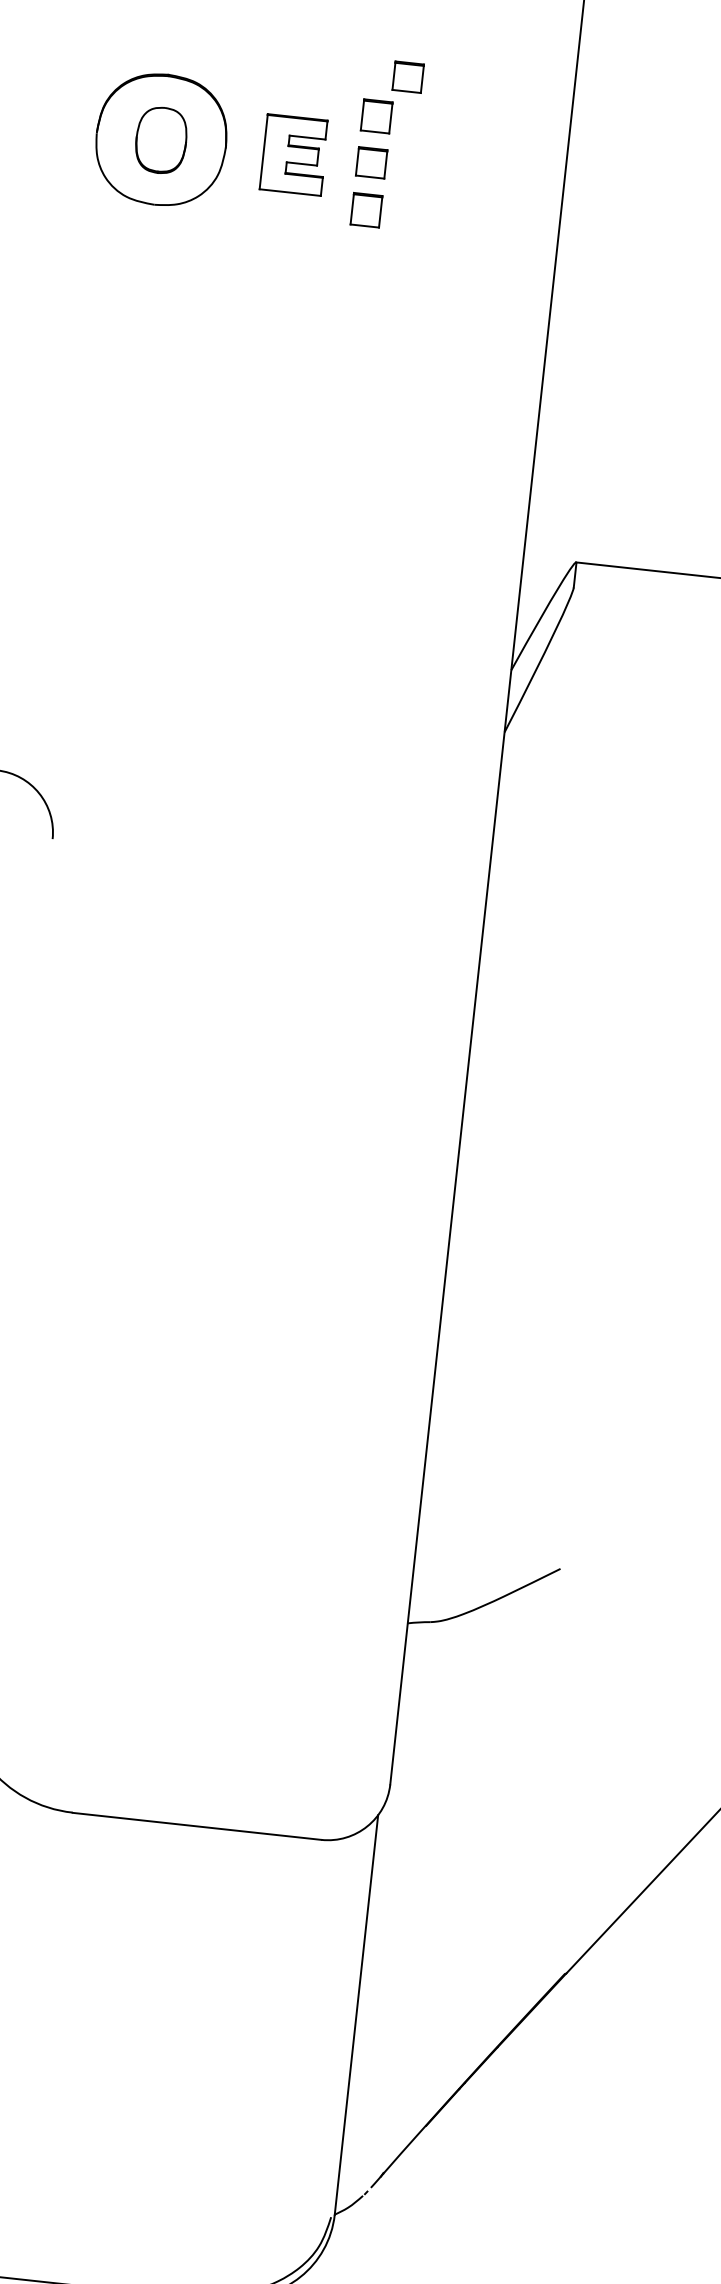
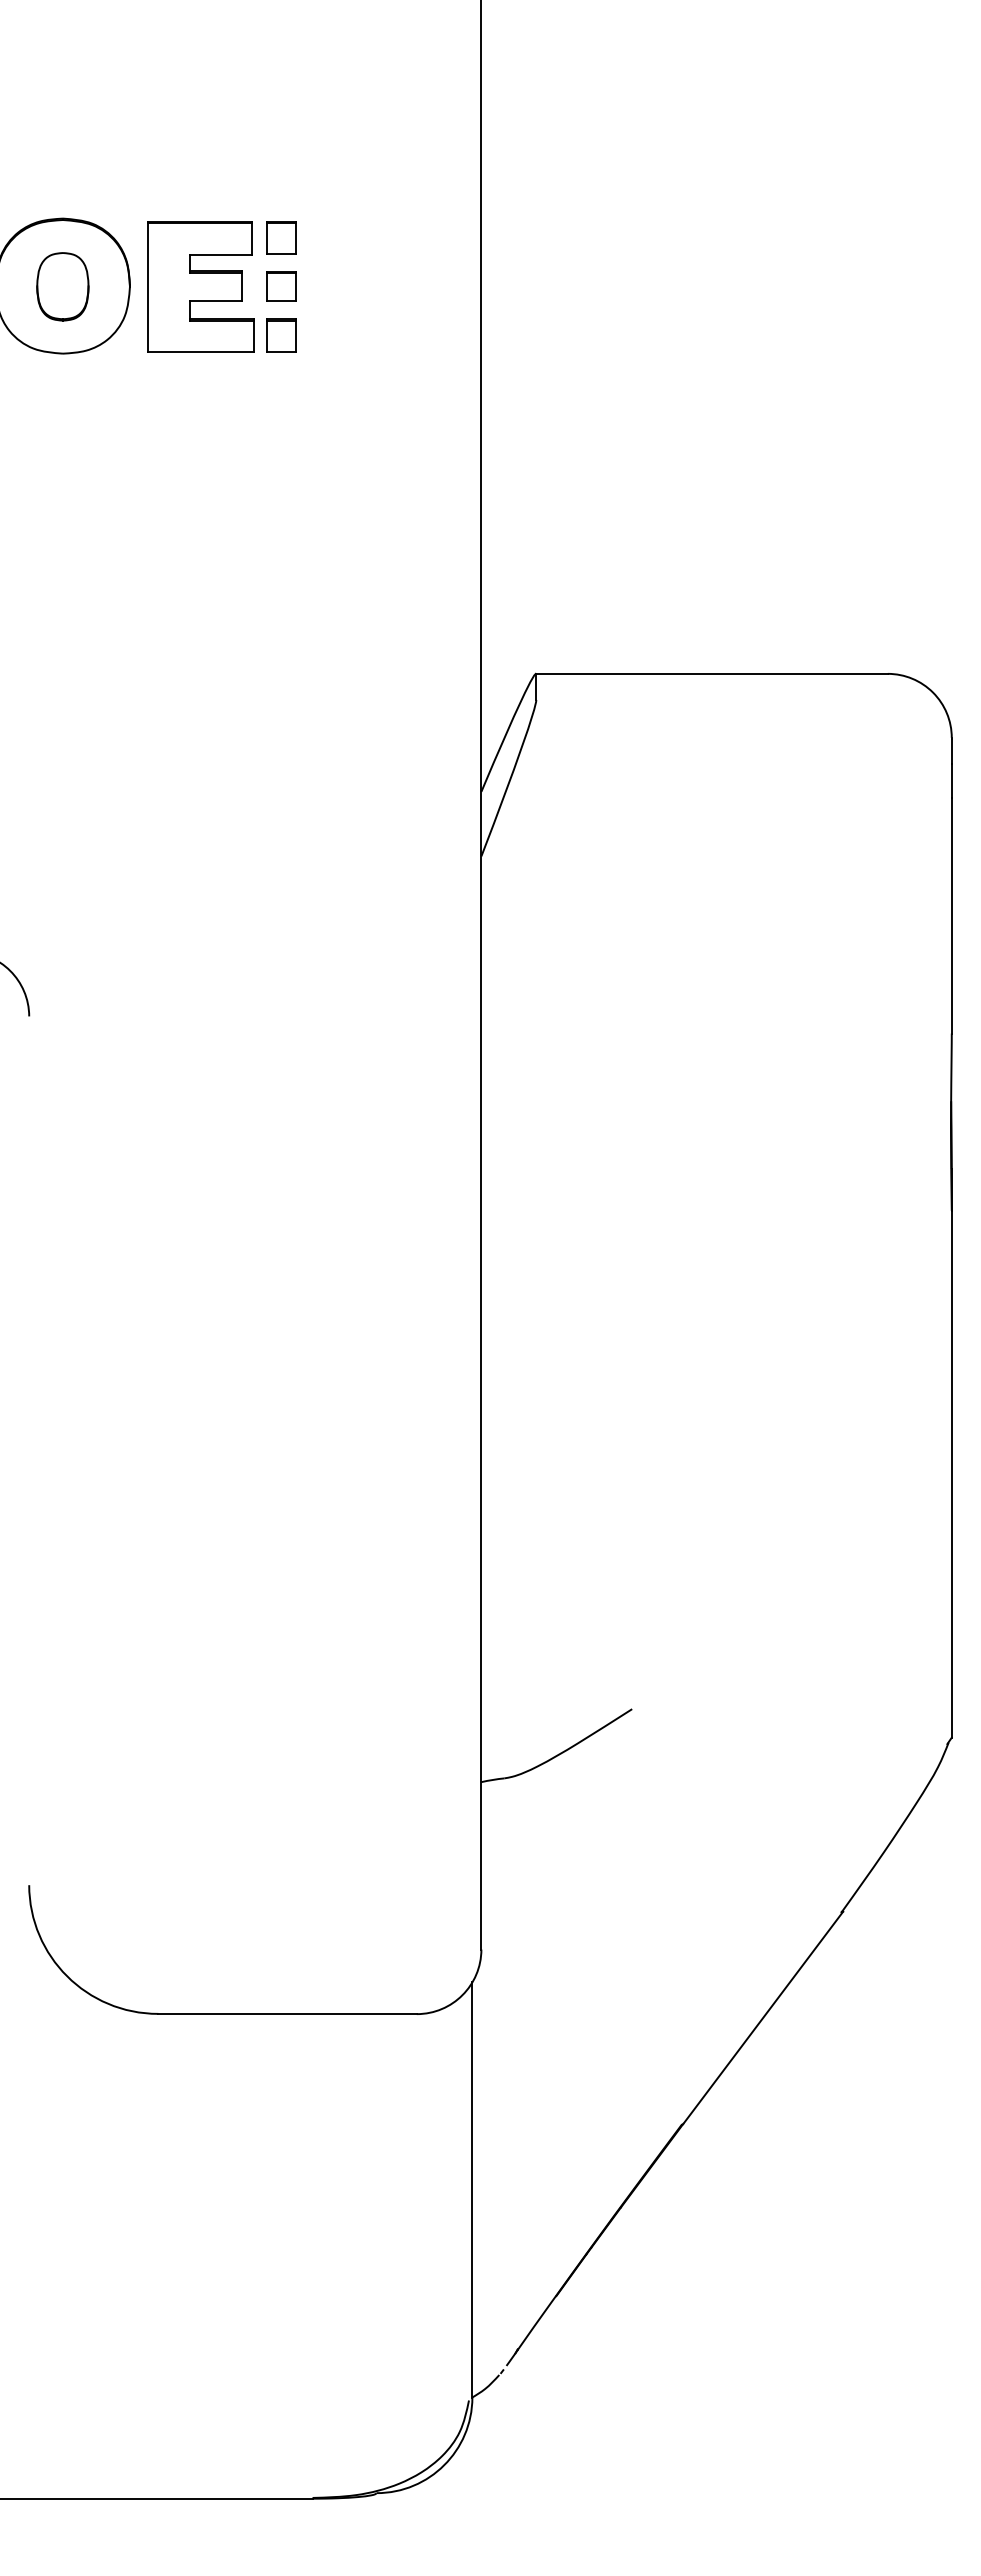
part: (408, 77) -> (309, 194), removed
part: (293, 154) -> (200, 286), size x1.67

